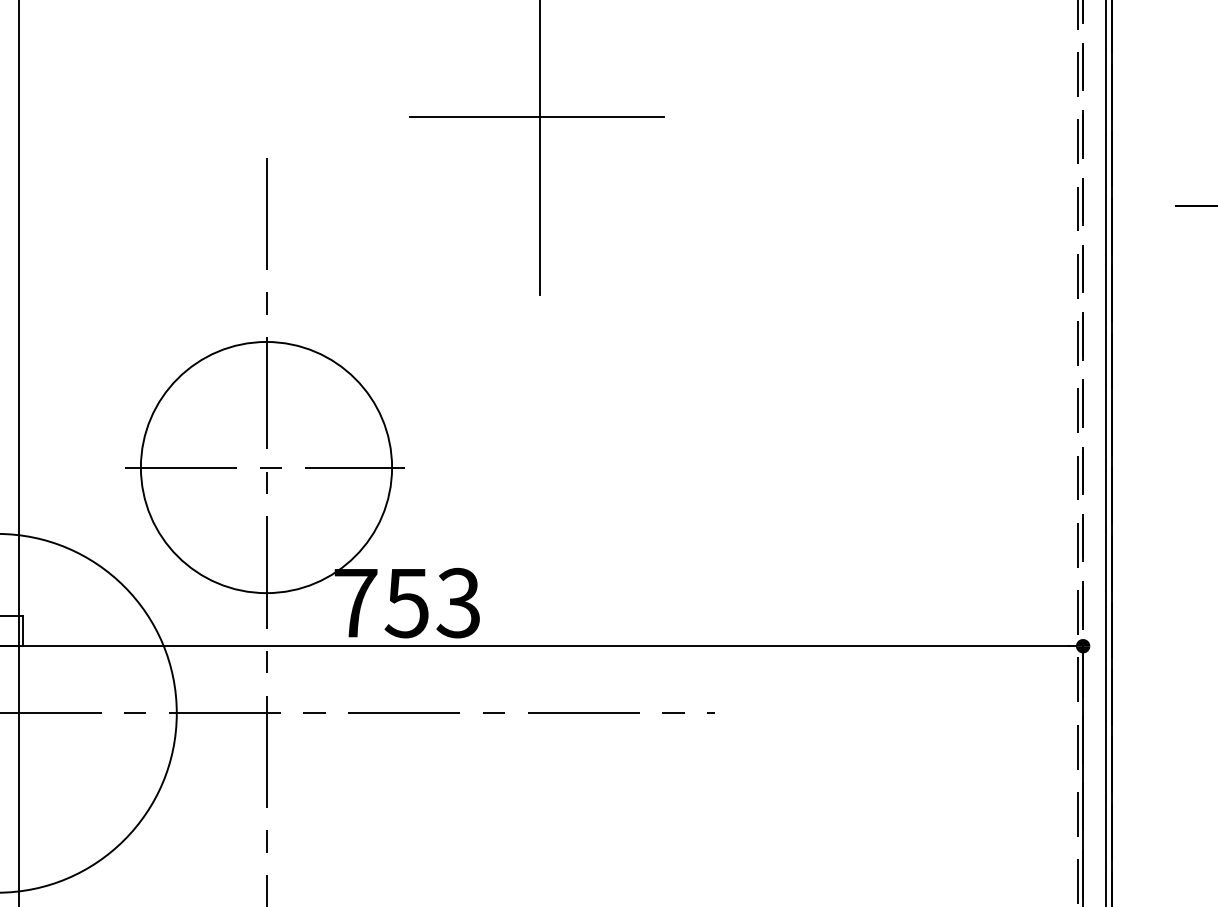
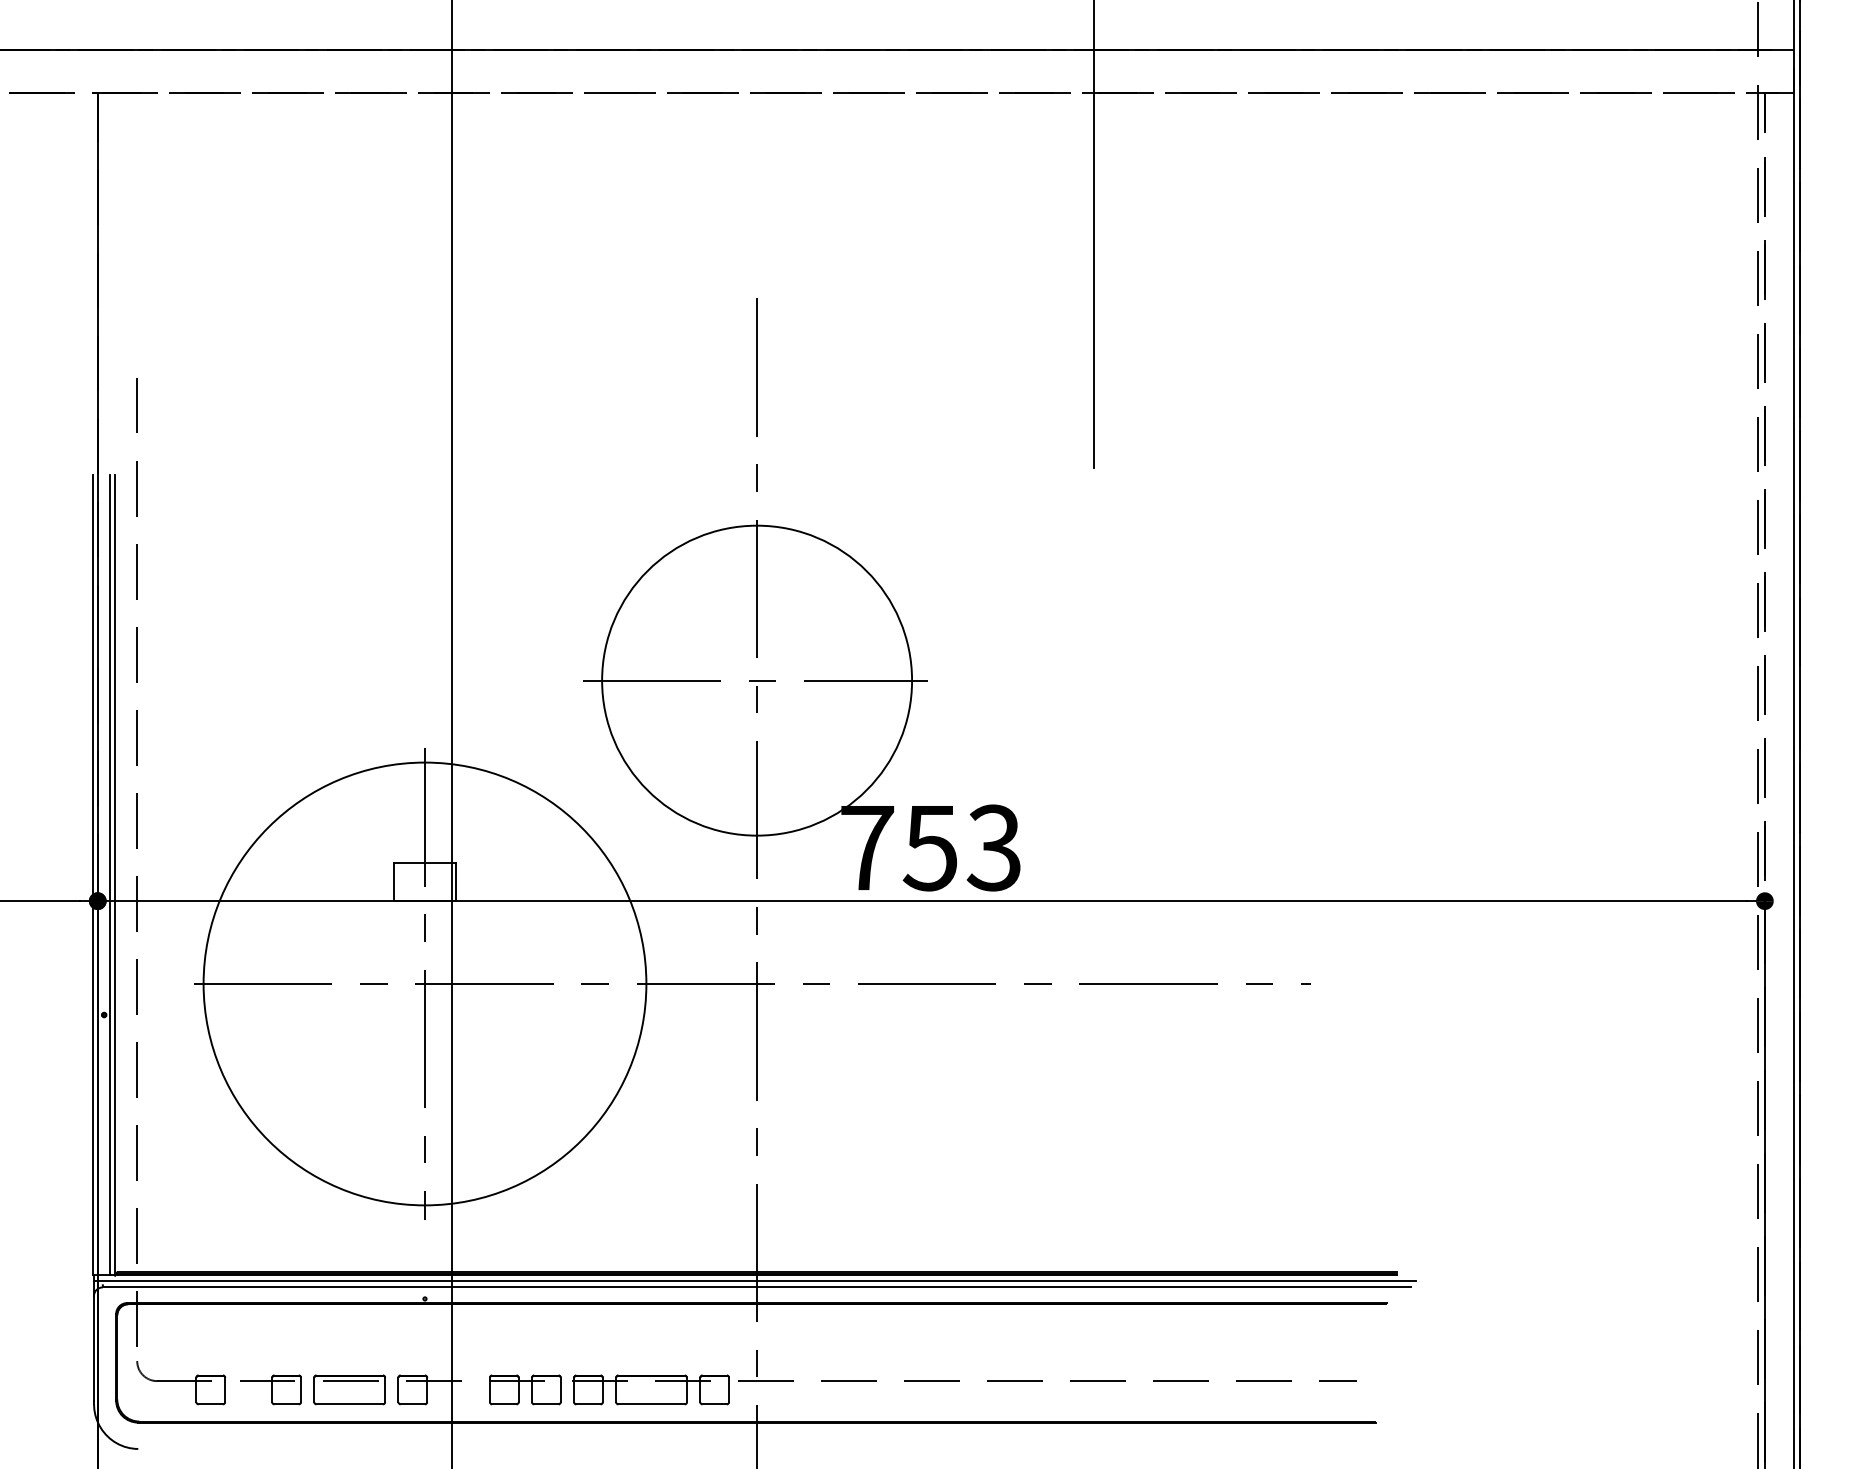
line: (536, 116) -> (1090, 247), removed

